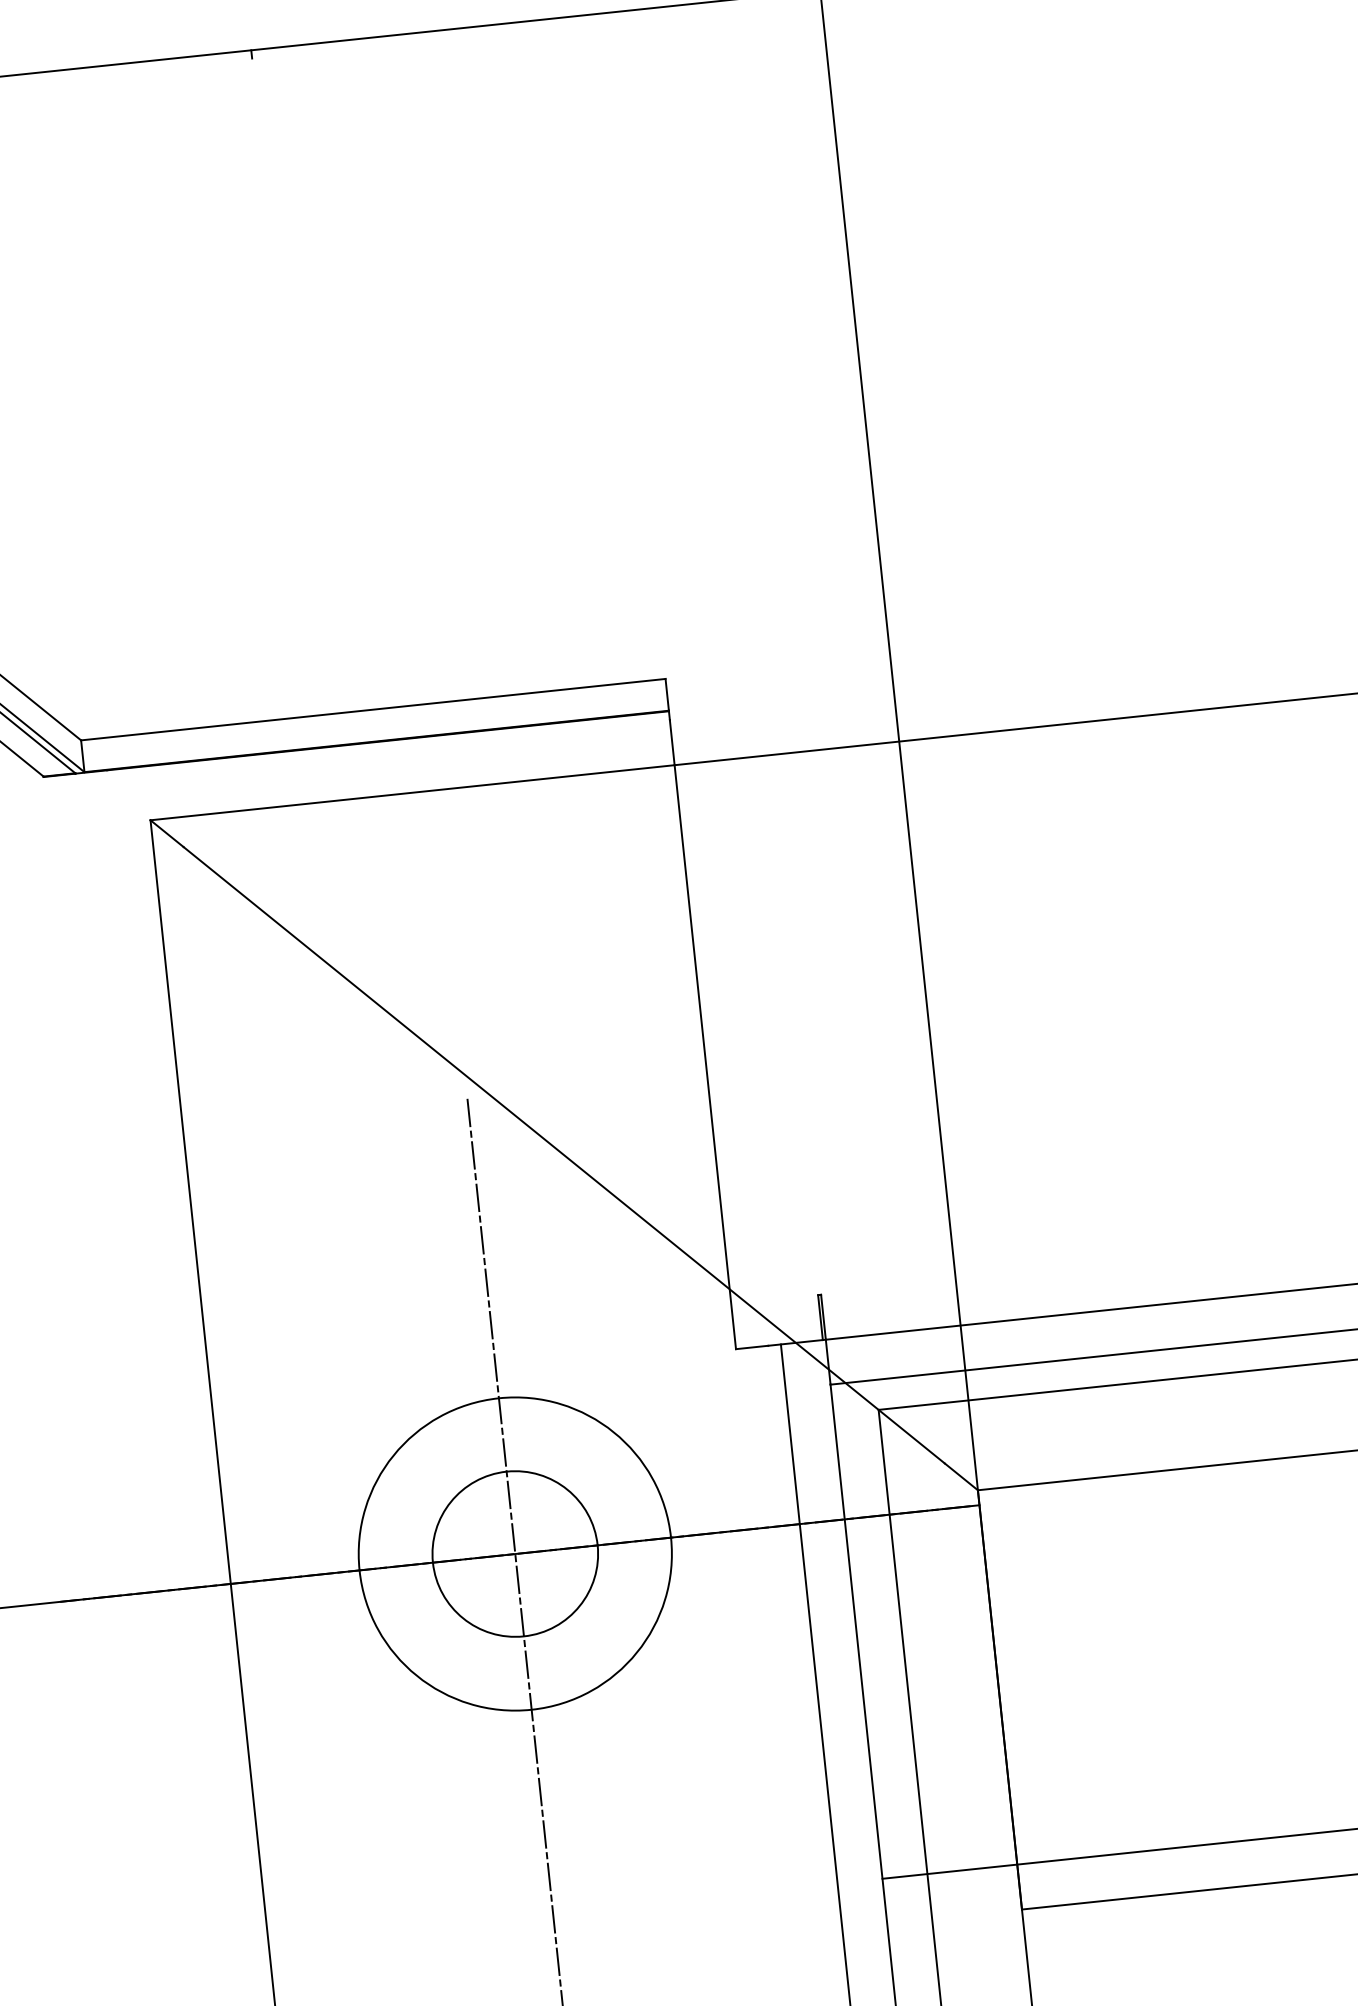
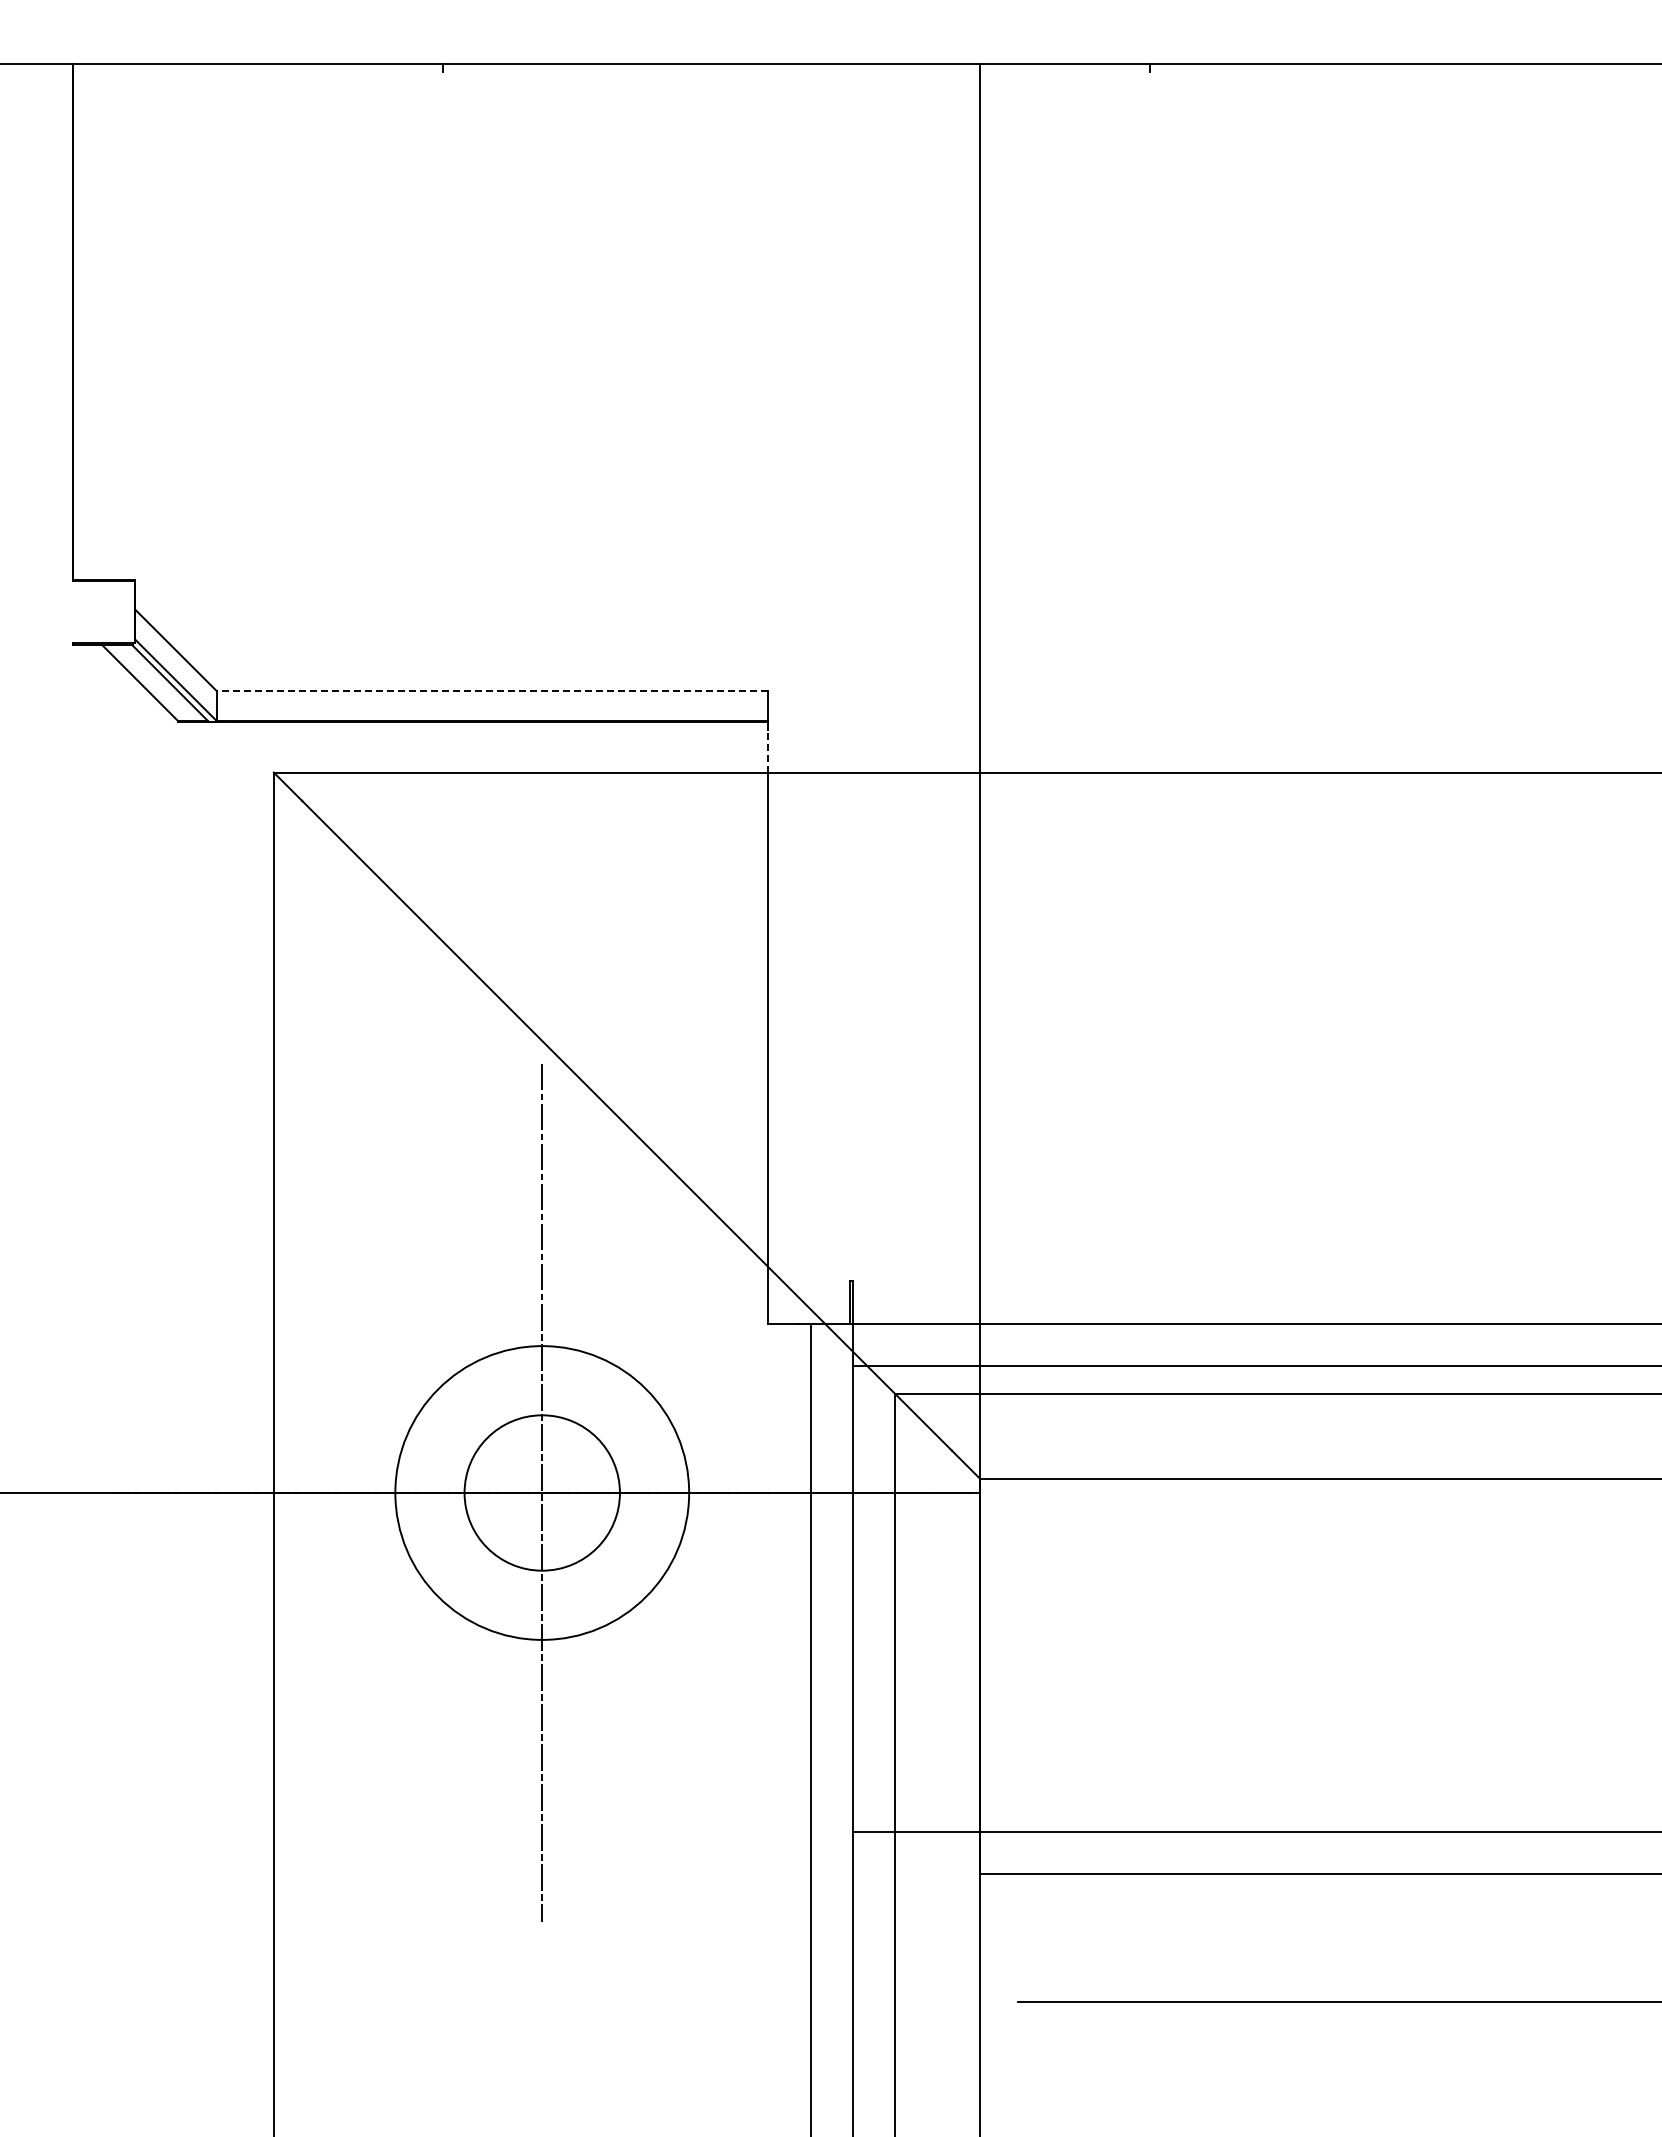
line: (373, 709) -> (492, 691), solid -> dashed
line: (672, 741) -> (768, 750), solid -> dashed

